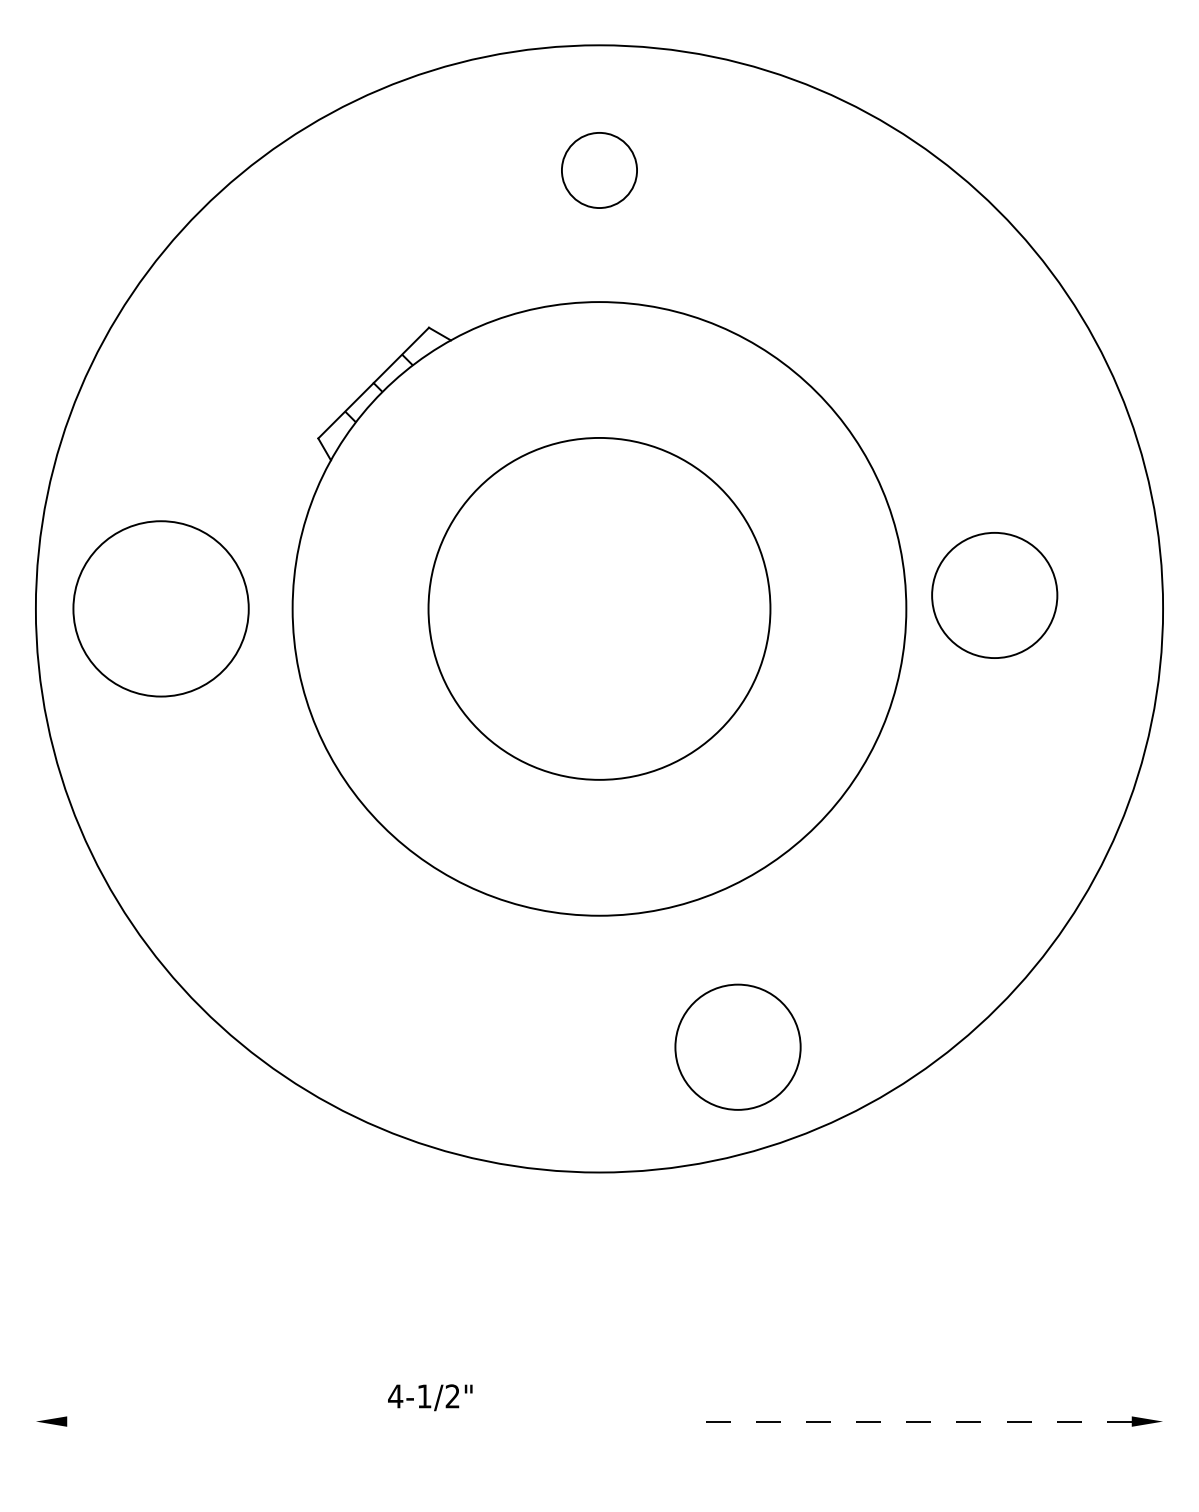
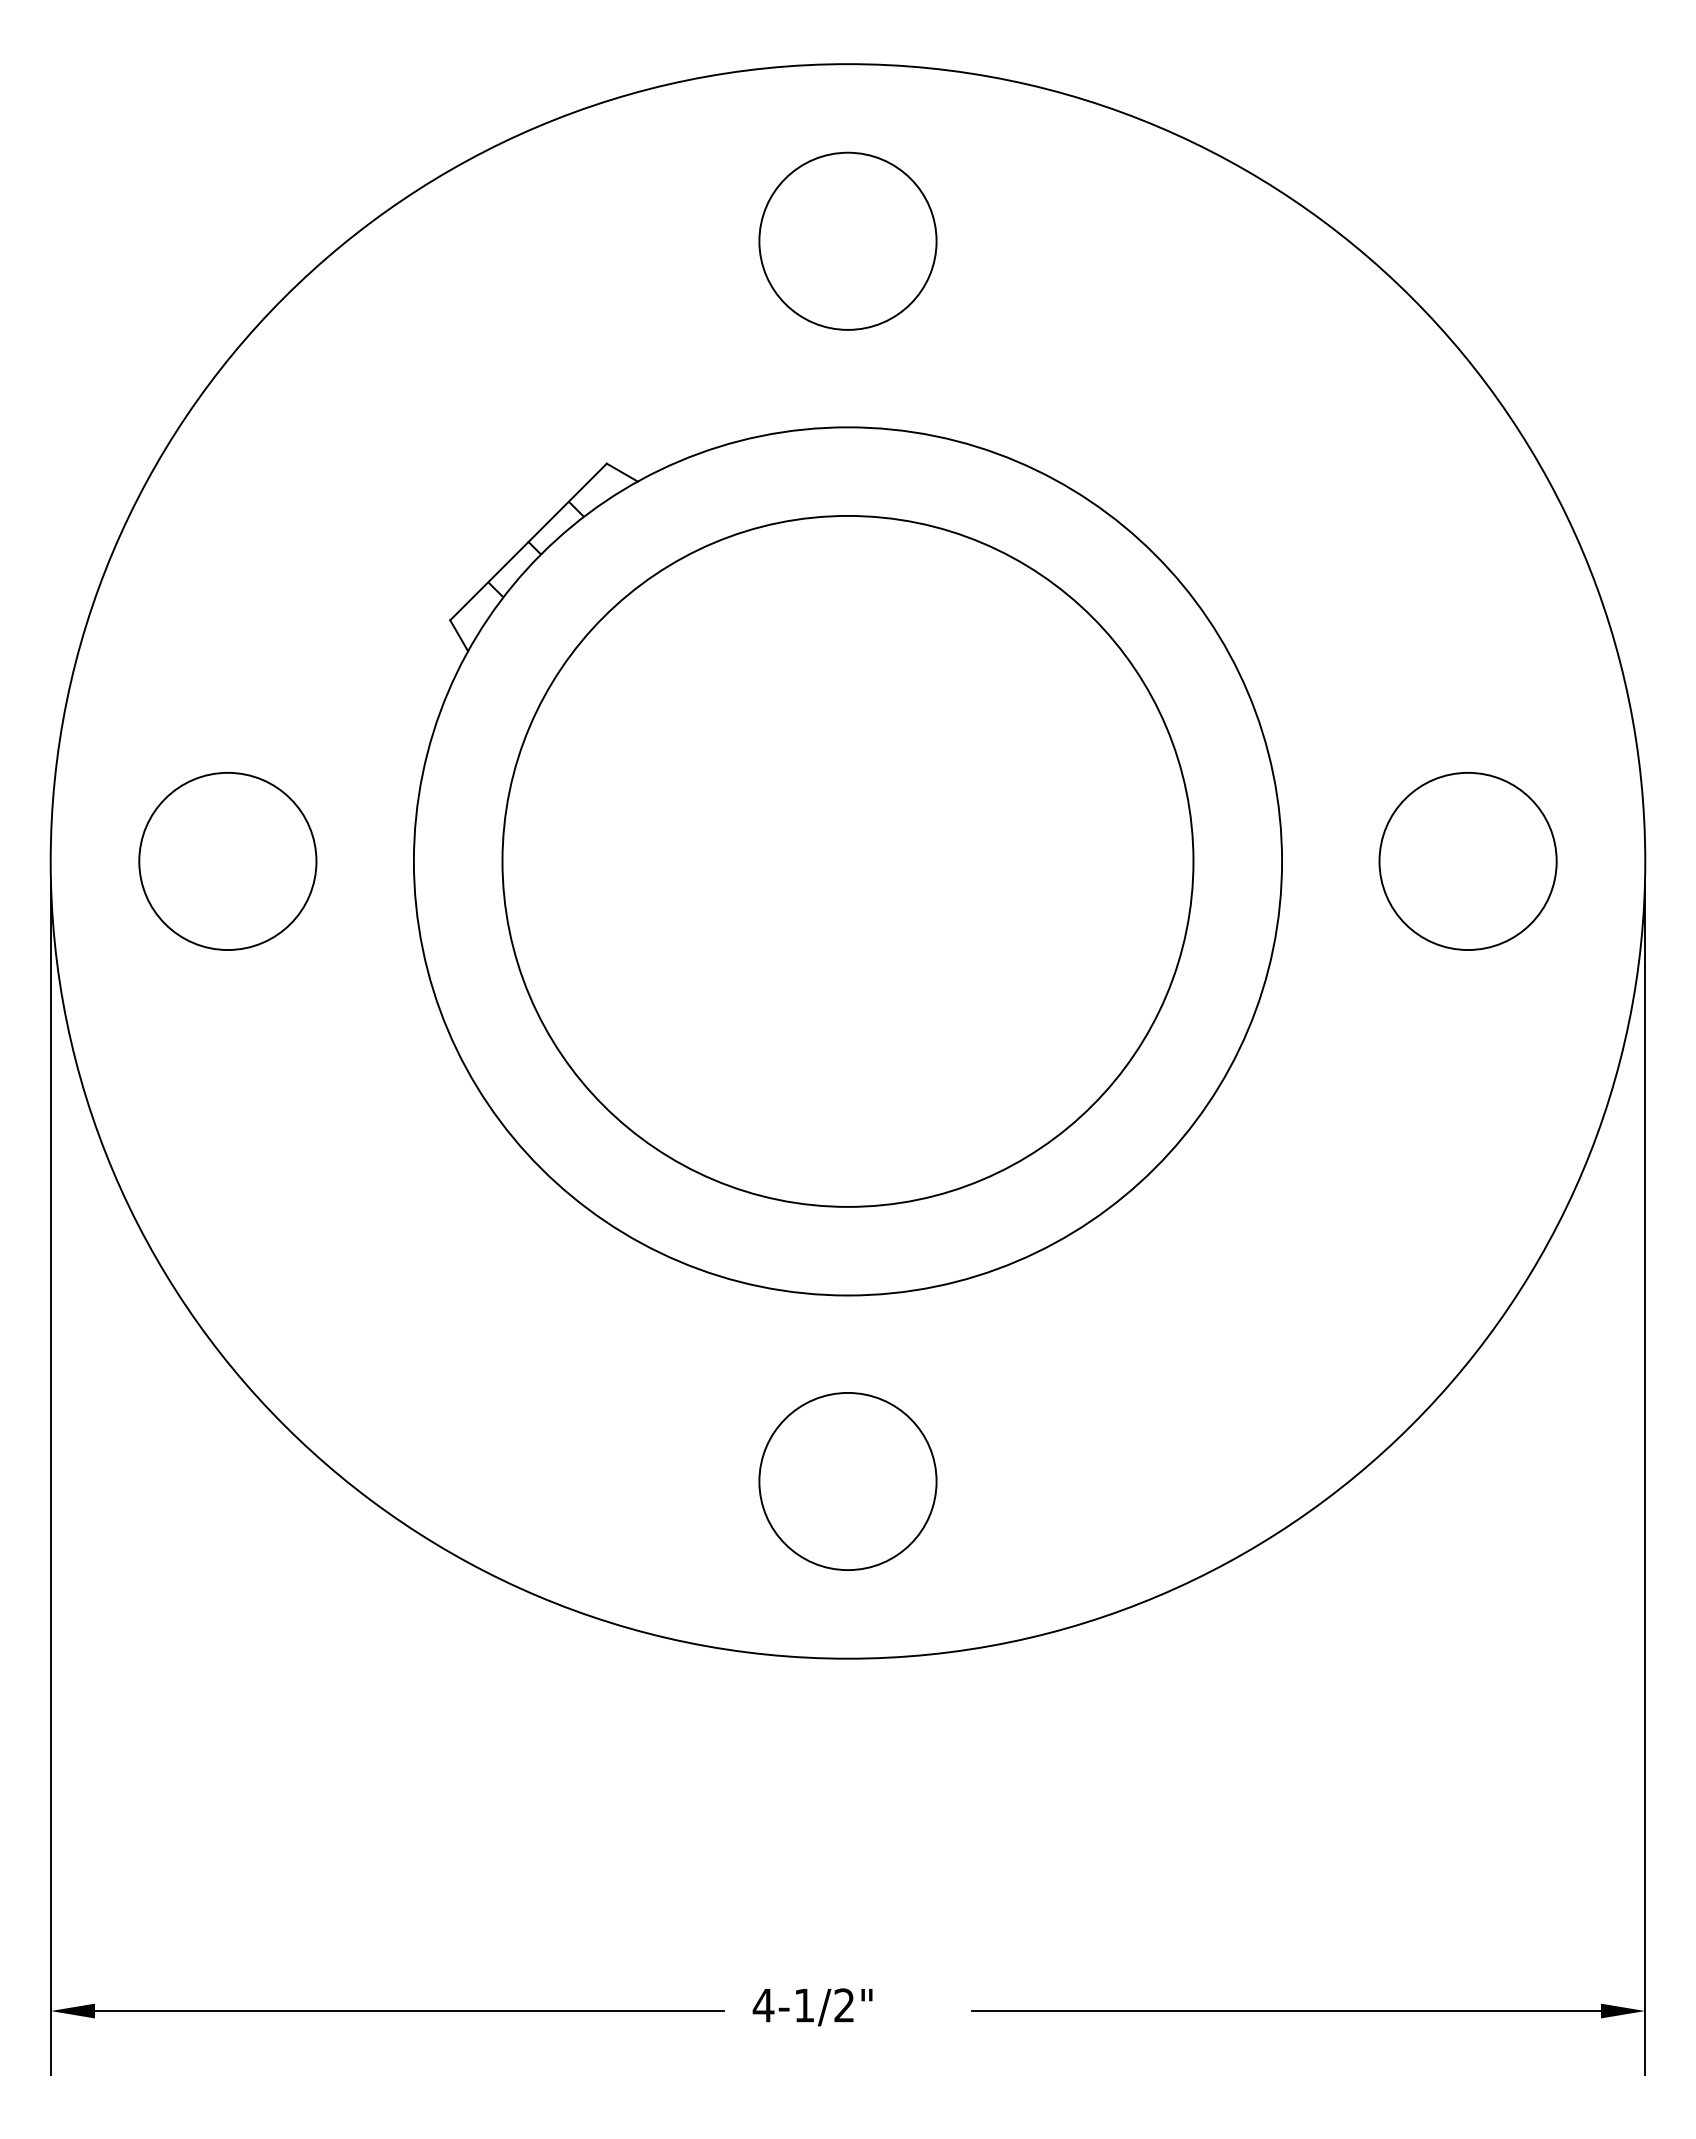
circle: (599, 169) -> (847, 240), size x1.67
circle: (994, 595) -> (1467, 861), moved
circle: (160, 608) -> (227, 861), size x0.71
circle: (599, 608) -> (847, 860), size x1.43
line: (35, 1045) -> (50, 1478), added
line: (1163, 1045) -> (1645, 1478), added
circle: (737, 1047) -> (847, 1481), moved
text: (430, 1397) -> (812, 2007), moved
line: (289, 1421) -> (409, 2011), added
line: (909, 1421) -> (1286, 2011), dashed -> solid

